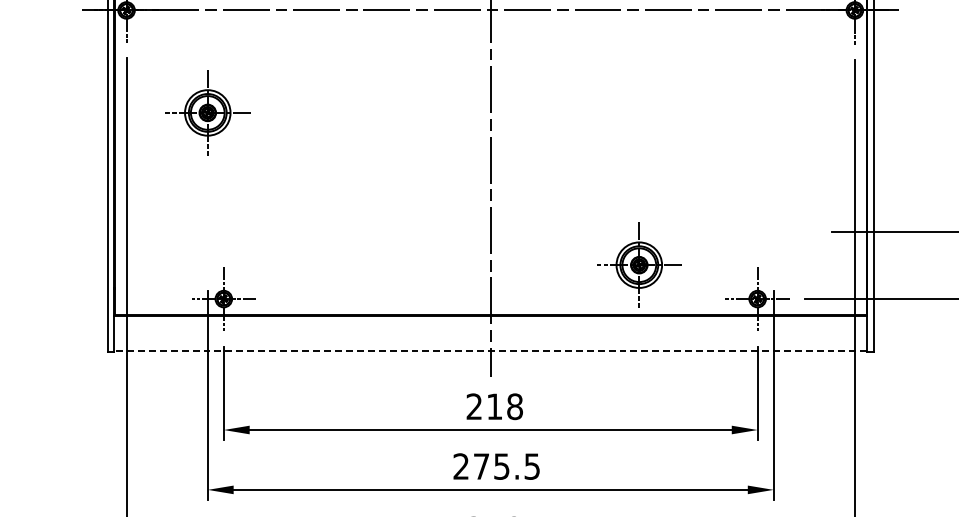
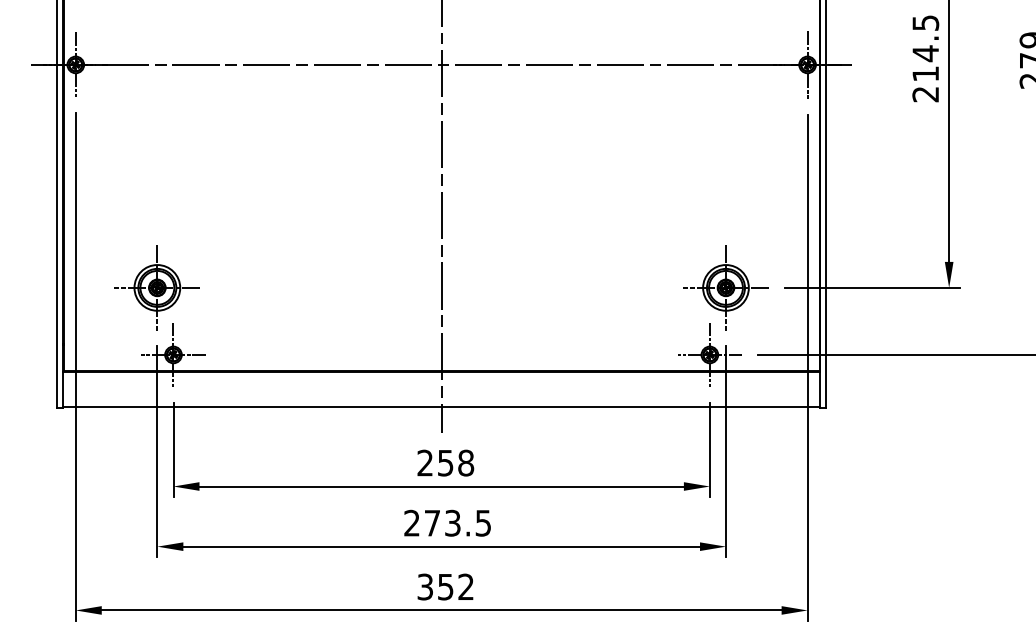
part: (206, 112) -> (156, 287), moved
part: (638, 264) -> (725, 287), moved
line: (490, 350) -> (441, 406), dashed -> solid
text: (494, 407) -> (445, 463), 218 -> 258
text: (502, 465) -> (453, 522), 275.5 -> 273.5

